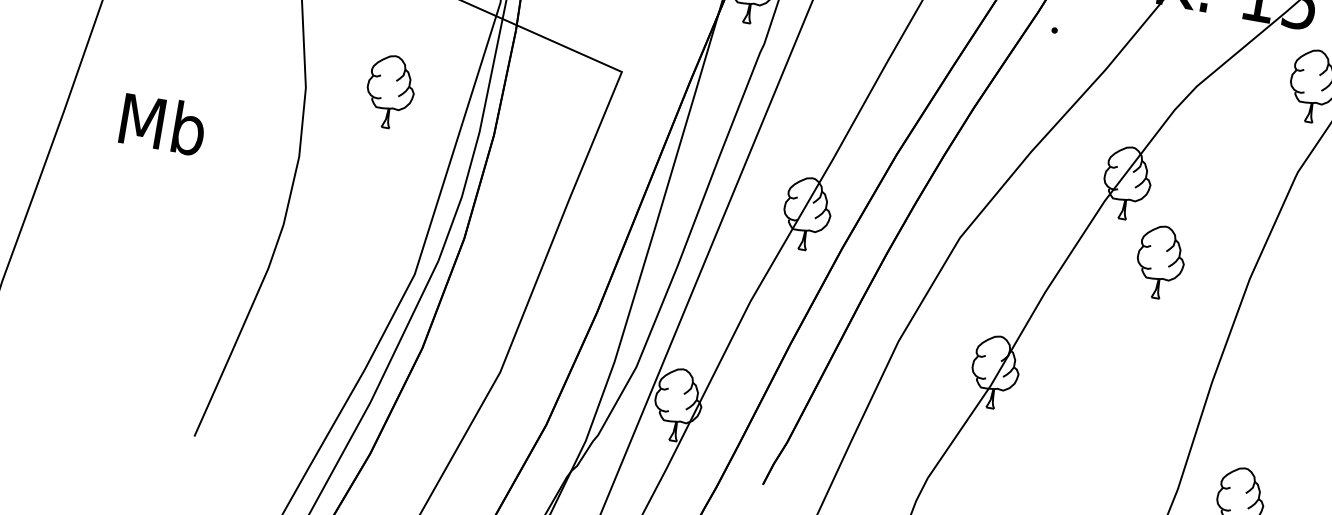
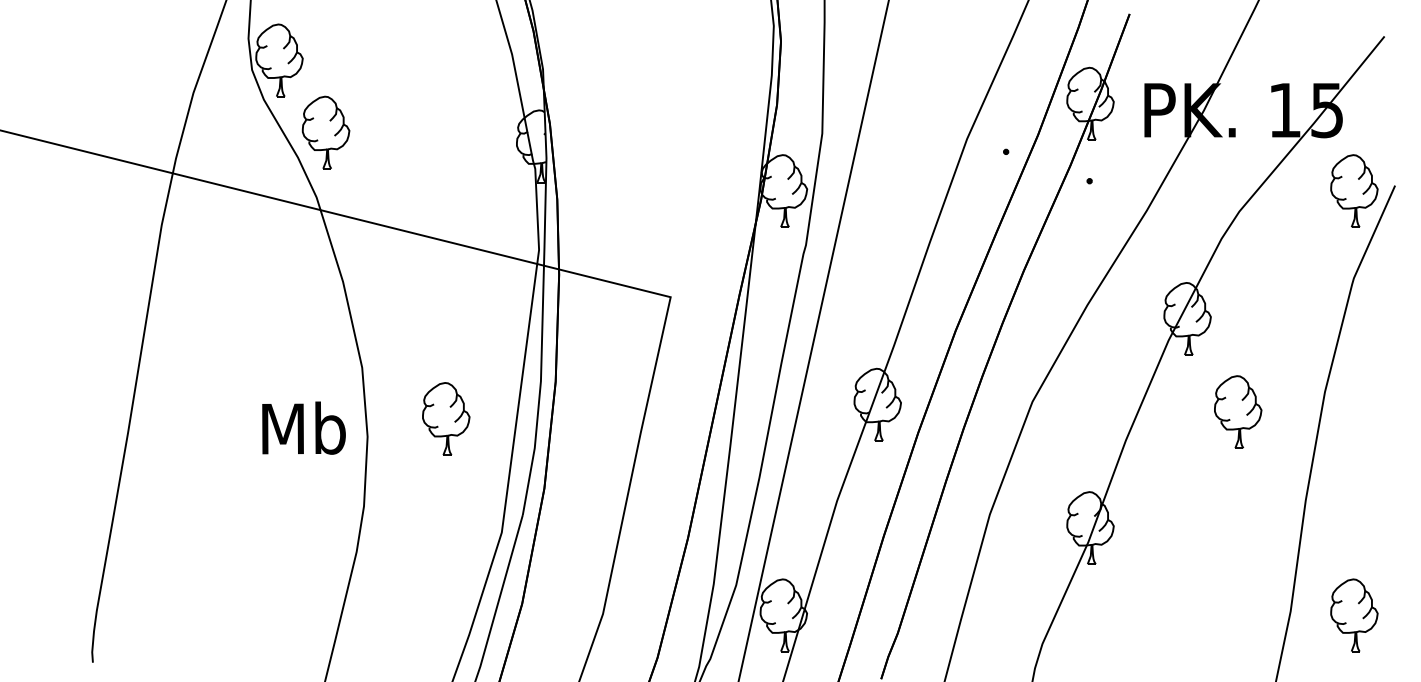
part: (390, 91) -> (446, 418), moved
text: (162, 123) -> (303, 427), moved
part: (1160, 261) -> (1238, 411), moved

